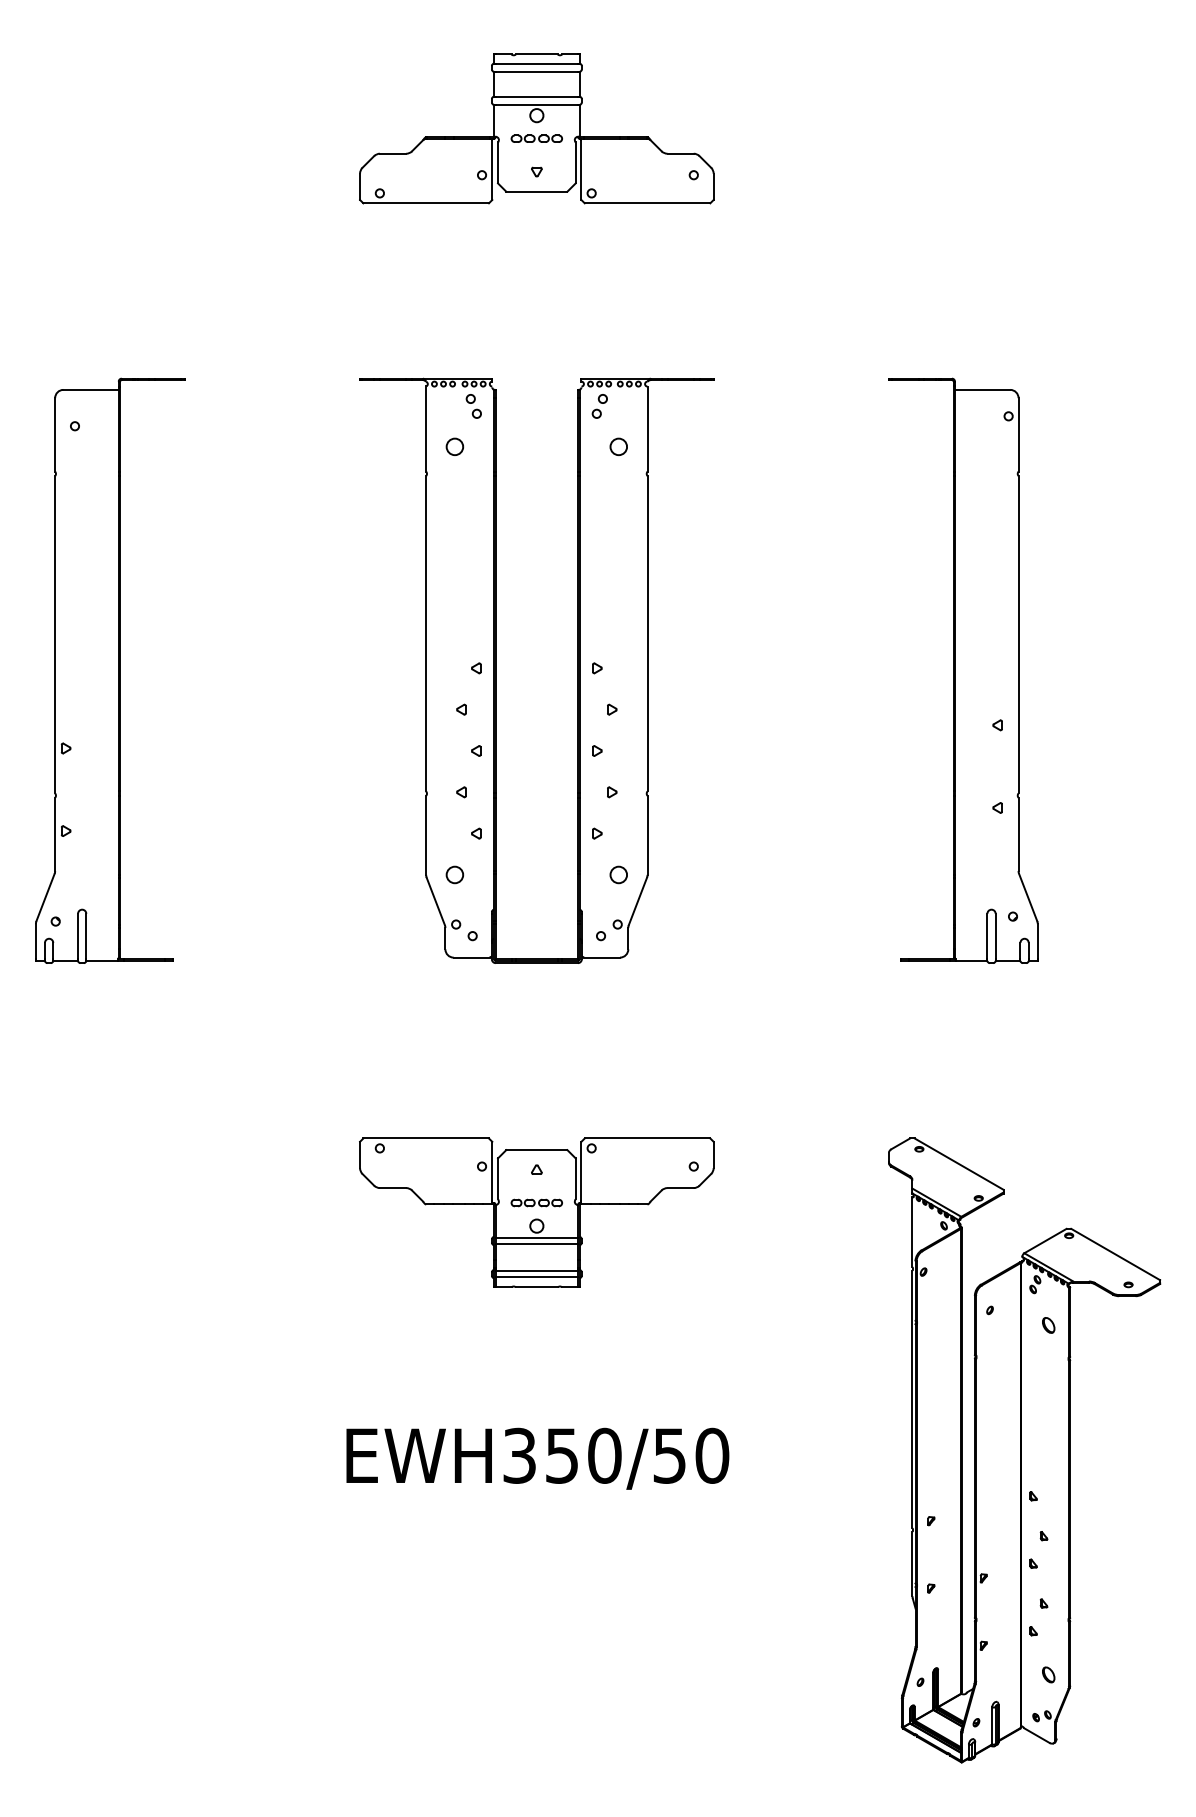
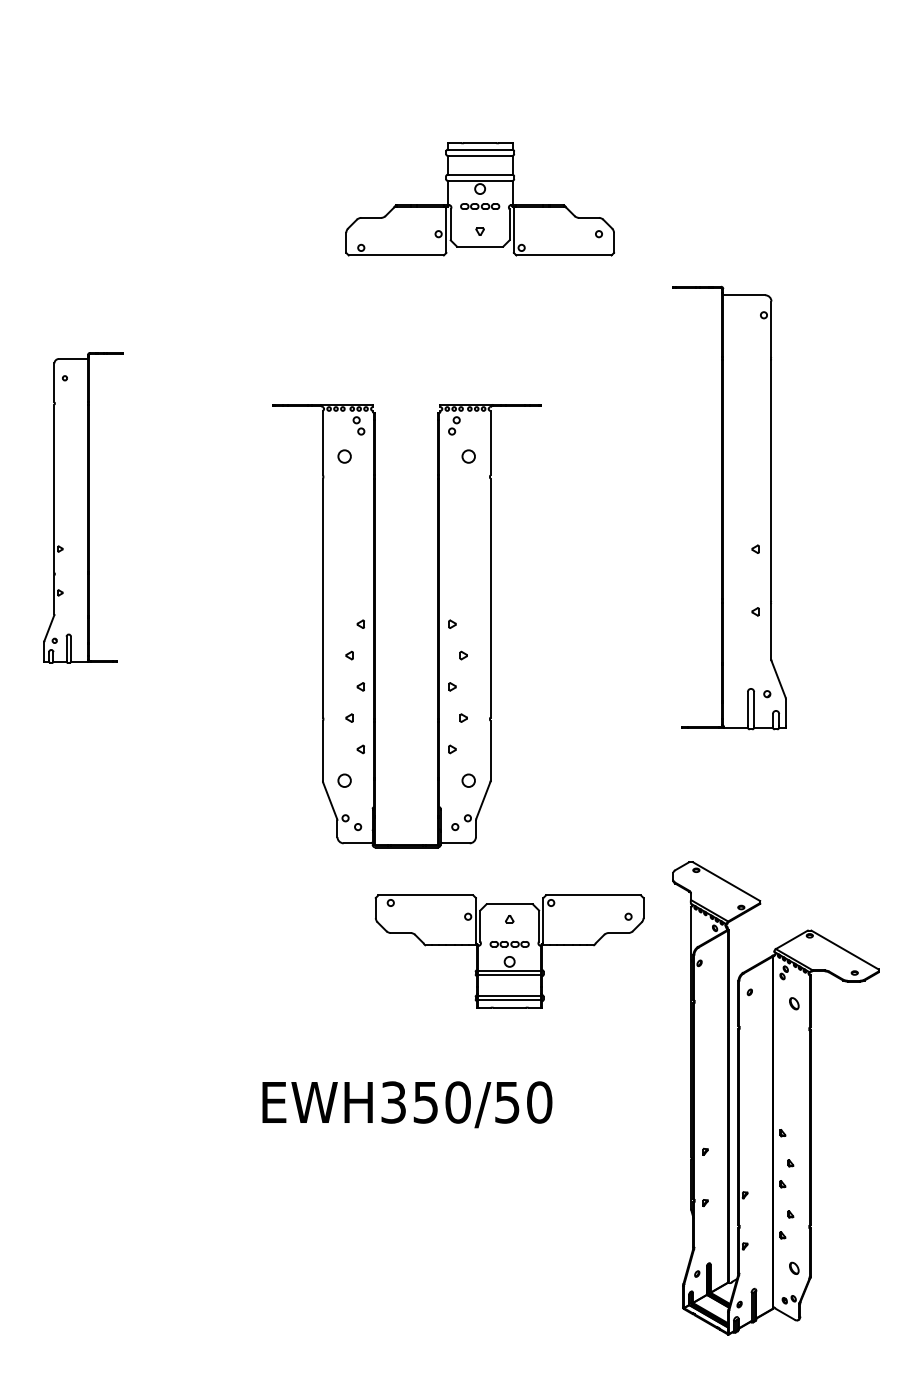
part: (536, 128) -> (479, 198), moved
part: (110, 670) -> (83, 507), size x0.7
part: (496, 670) -> (376, 625), moved
part: (536, 1212) -> (509, 951), moved

